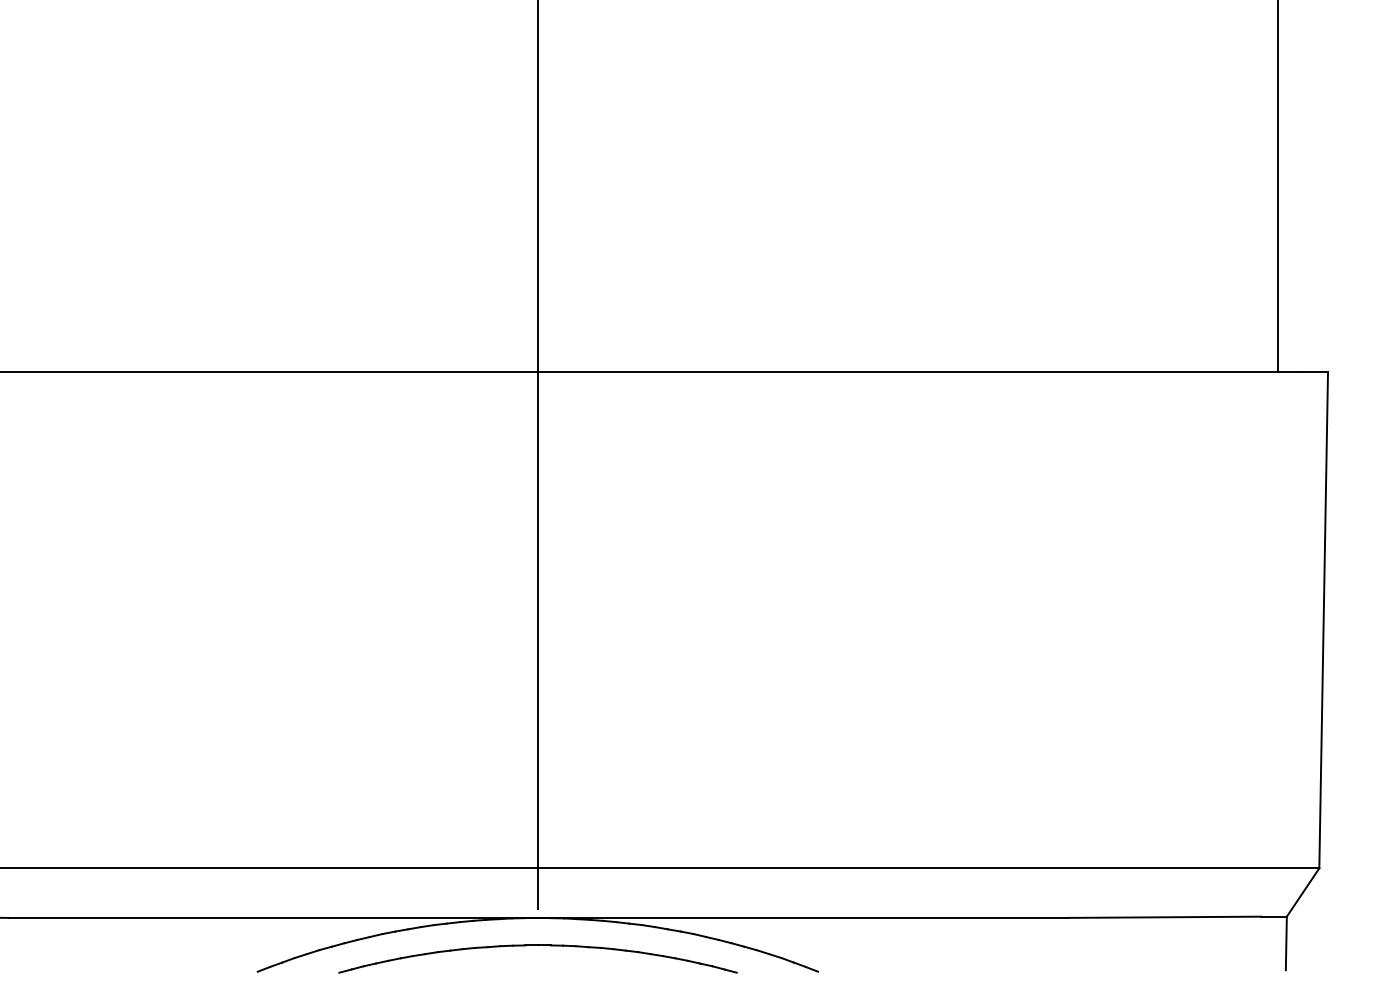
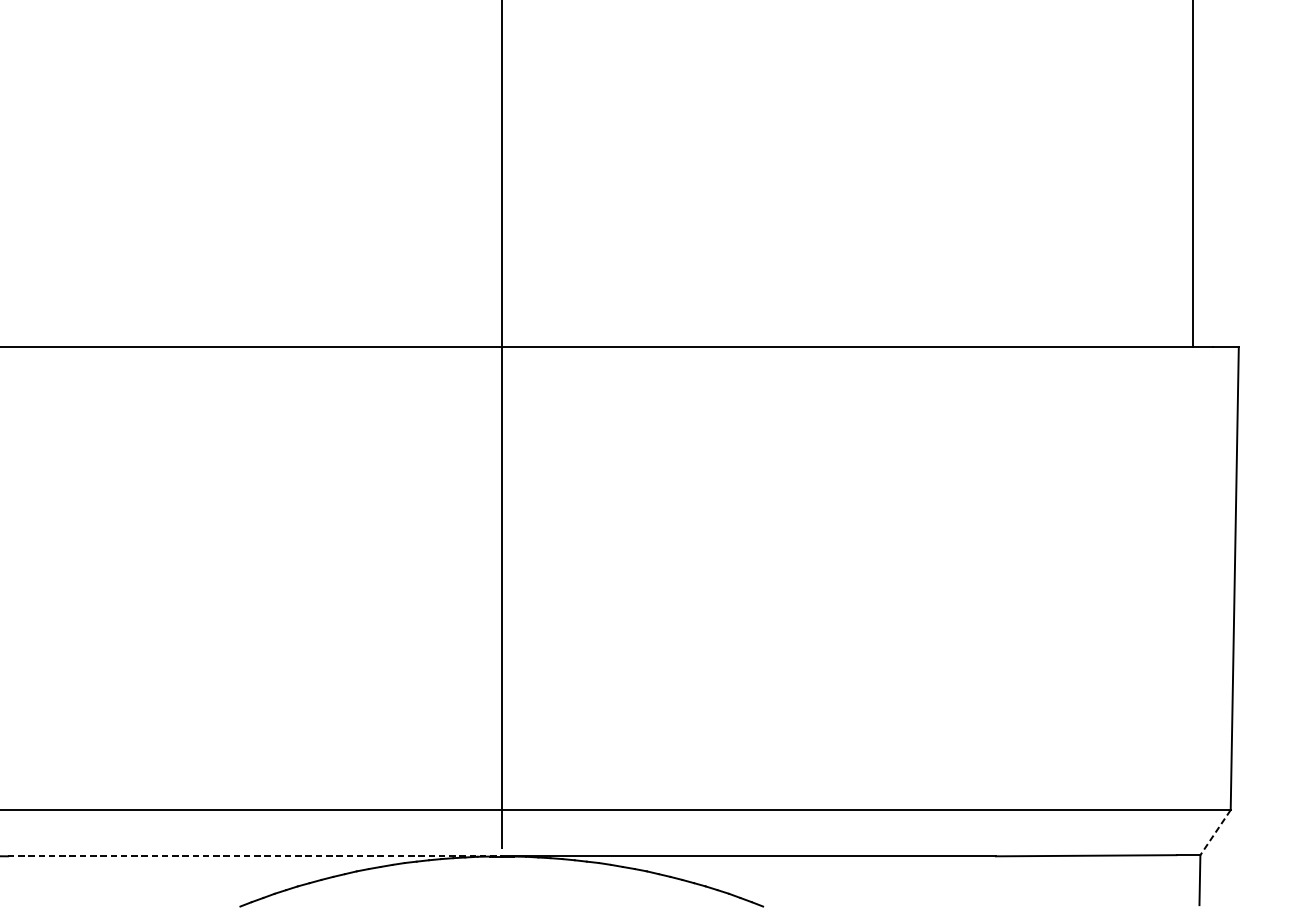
line: (1302, 892) -> (1215, 832), solid -> dashed
line: (273, 917) -> (255, 855), solid -> dashed
part: (537, 945) -> (501, 882), removed

